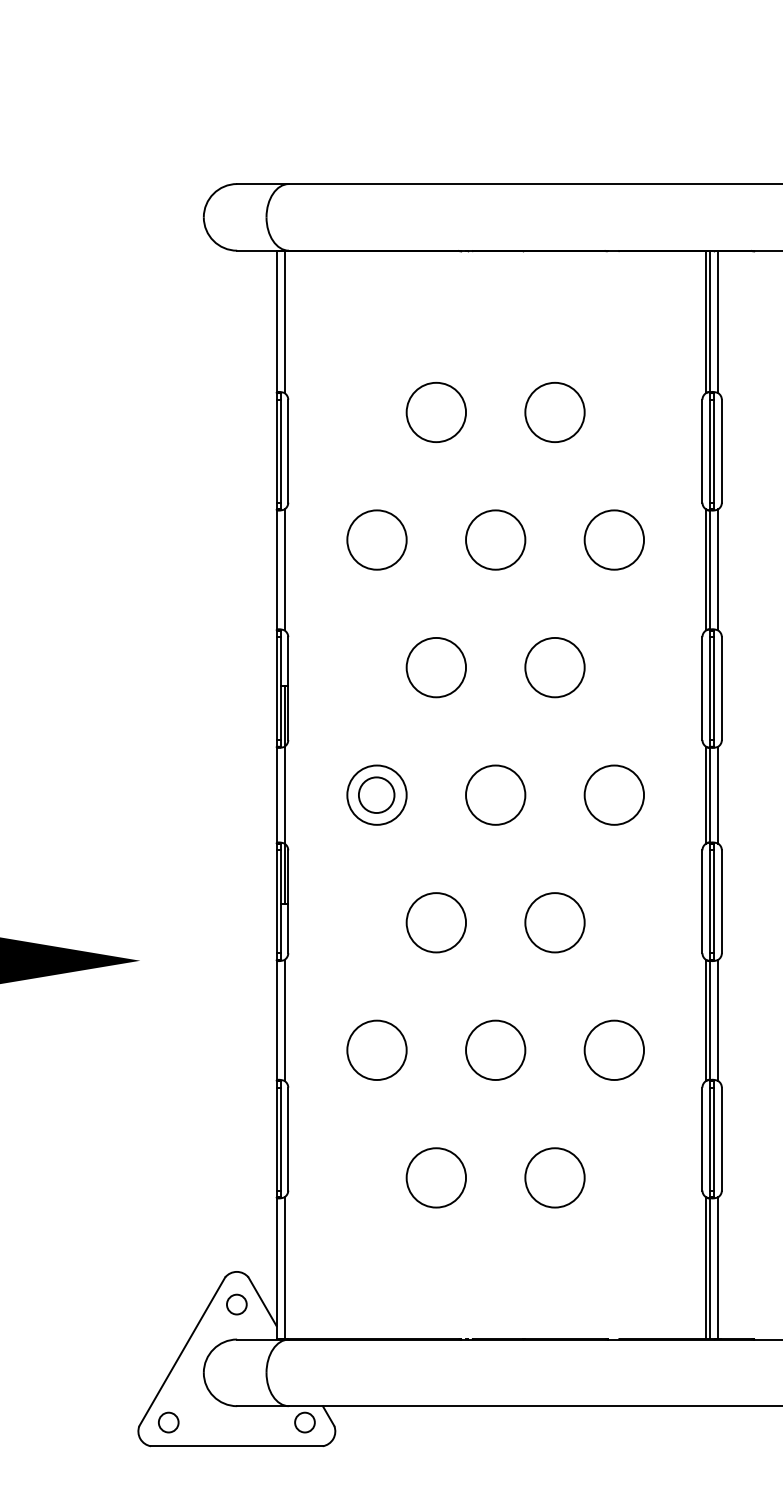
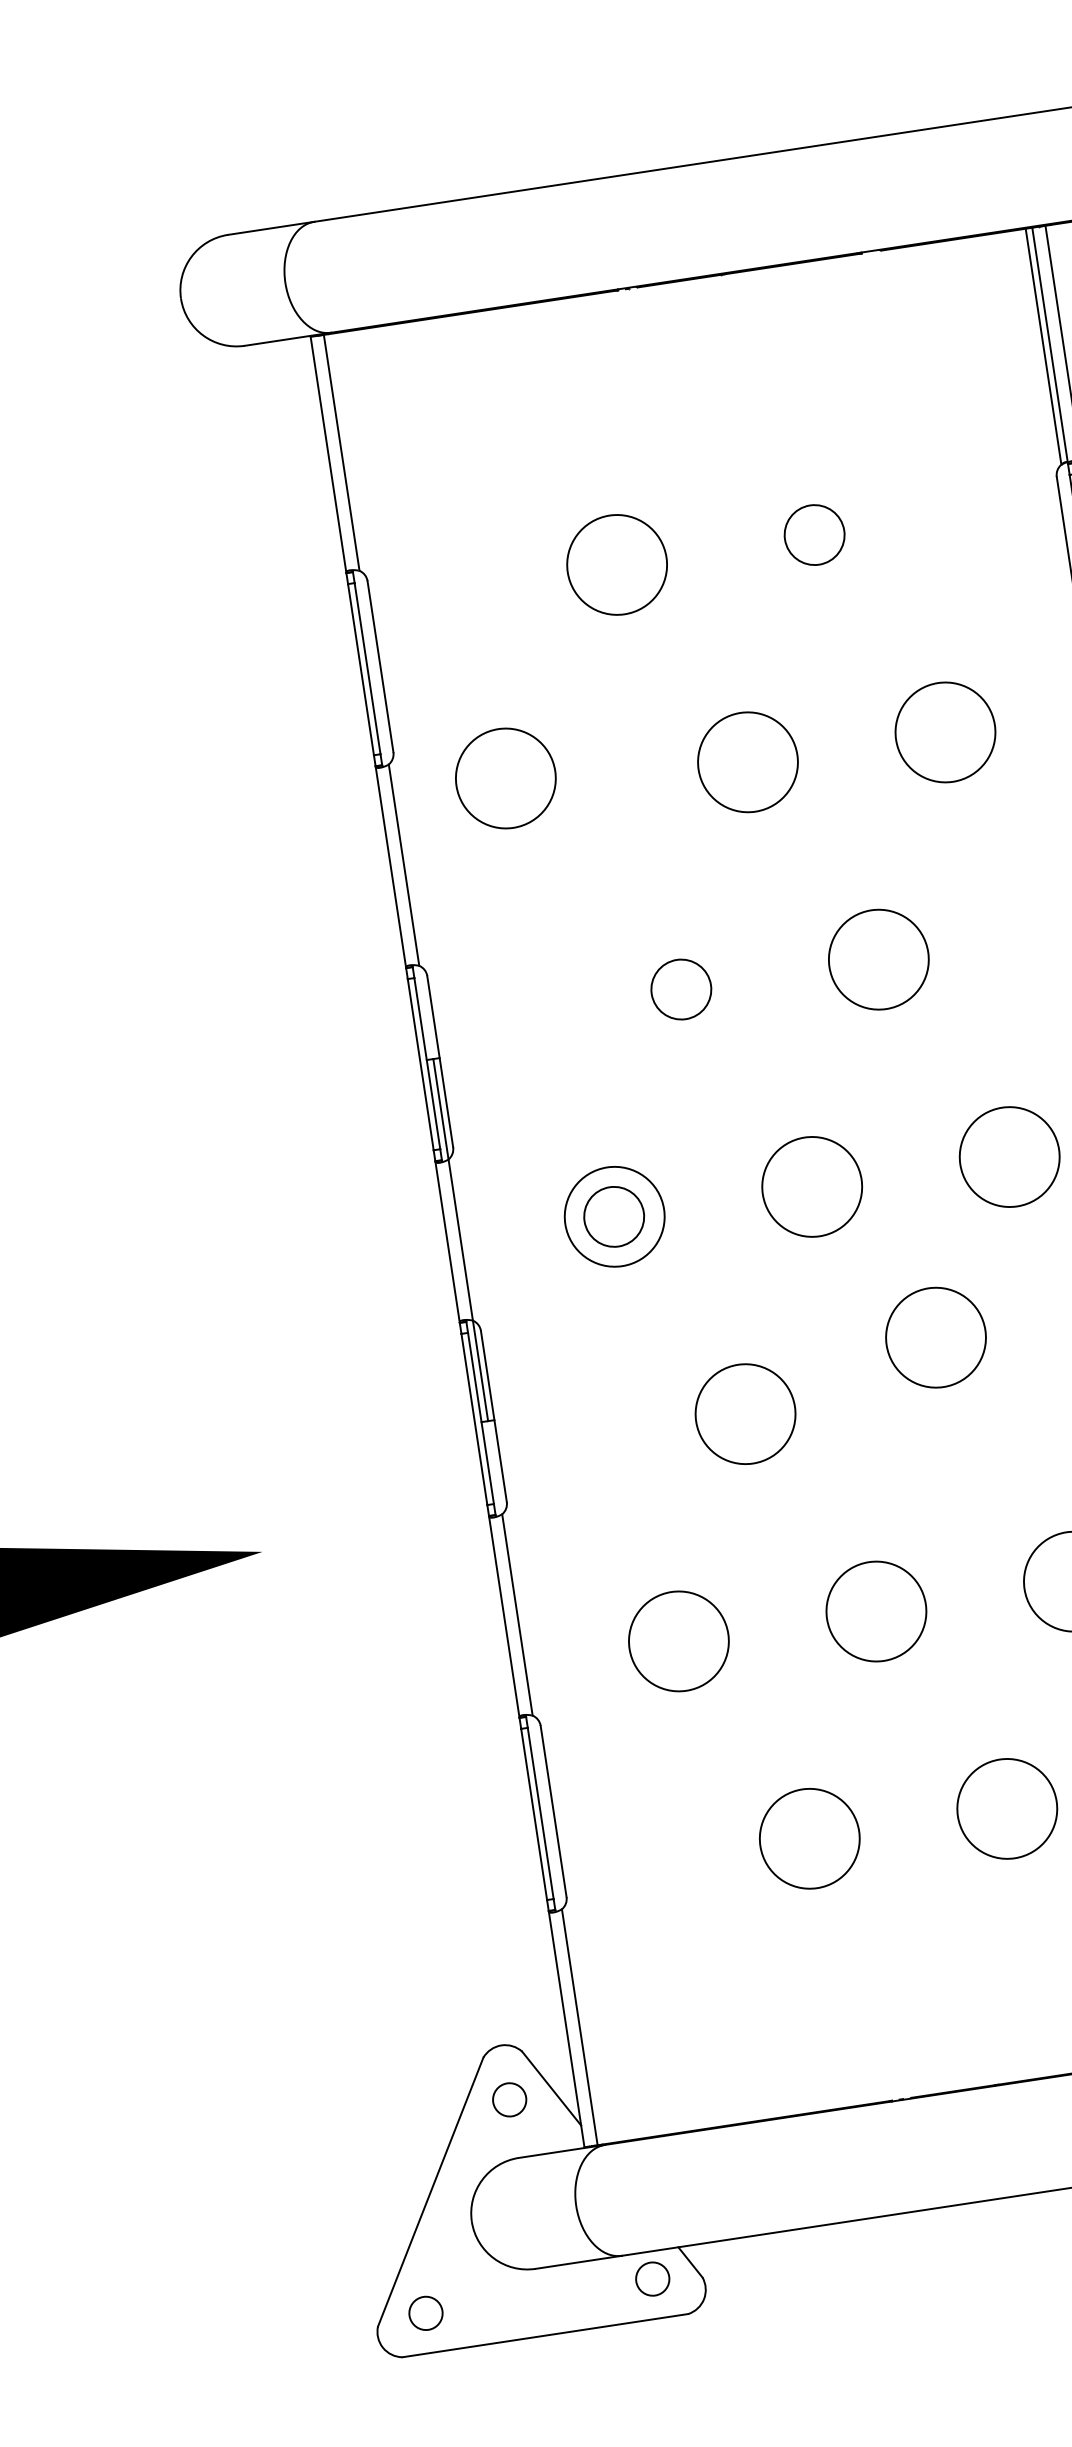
circle: (554, 412) -> (813, 535), size x0.6
circle: (376, 539) -> (504, 777), moved
circle: (436, 667) -> (681, 989), size x0.6
circle: (554, 922) -> (935, 1337), moved

